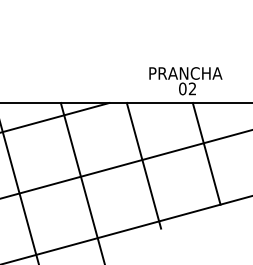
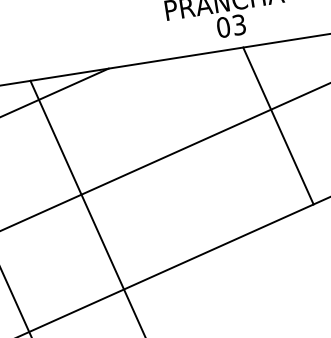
text: (192, 89) -> (239, 25), 02 -> 03
line: (143, 165) -> (179, 160), removed

